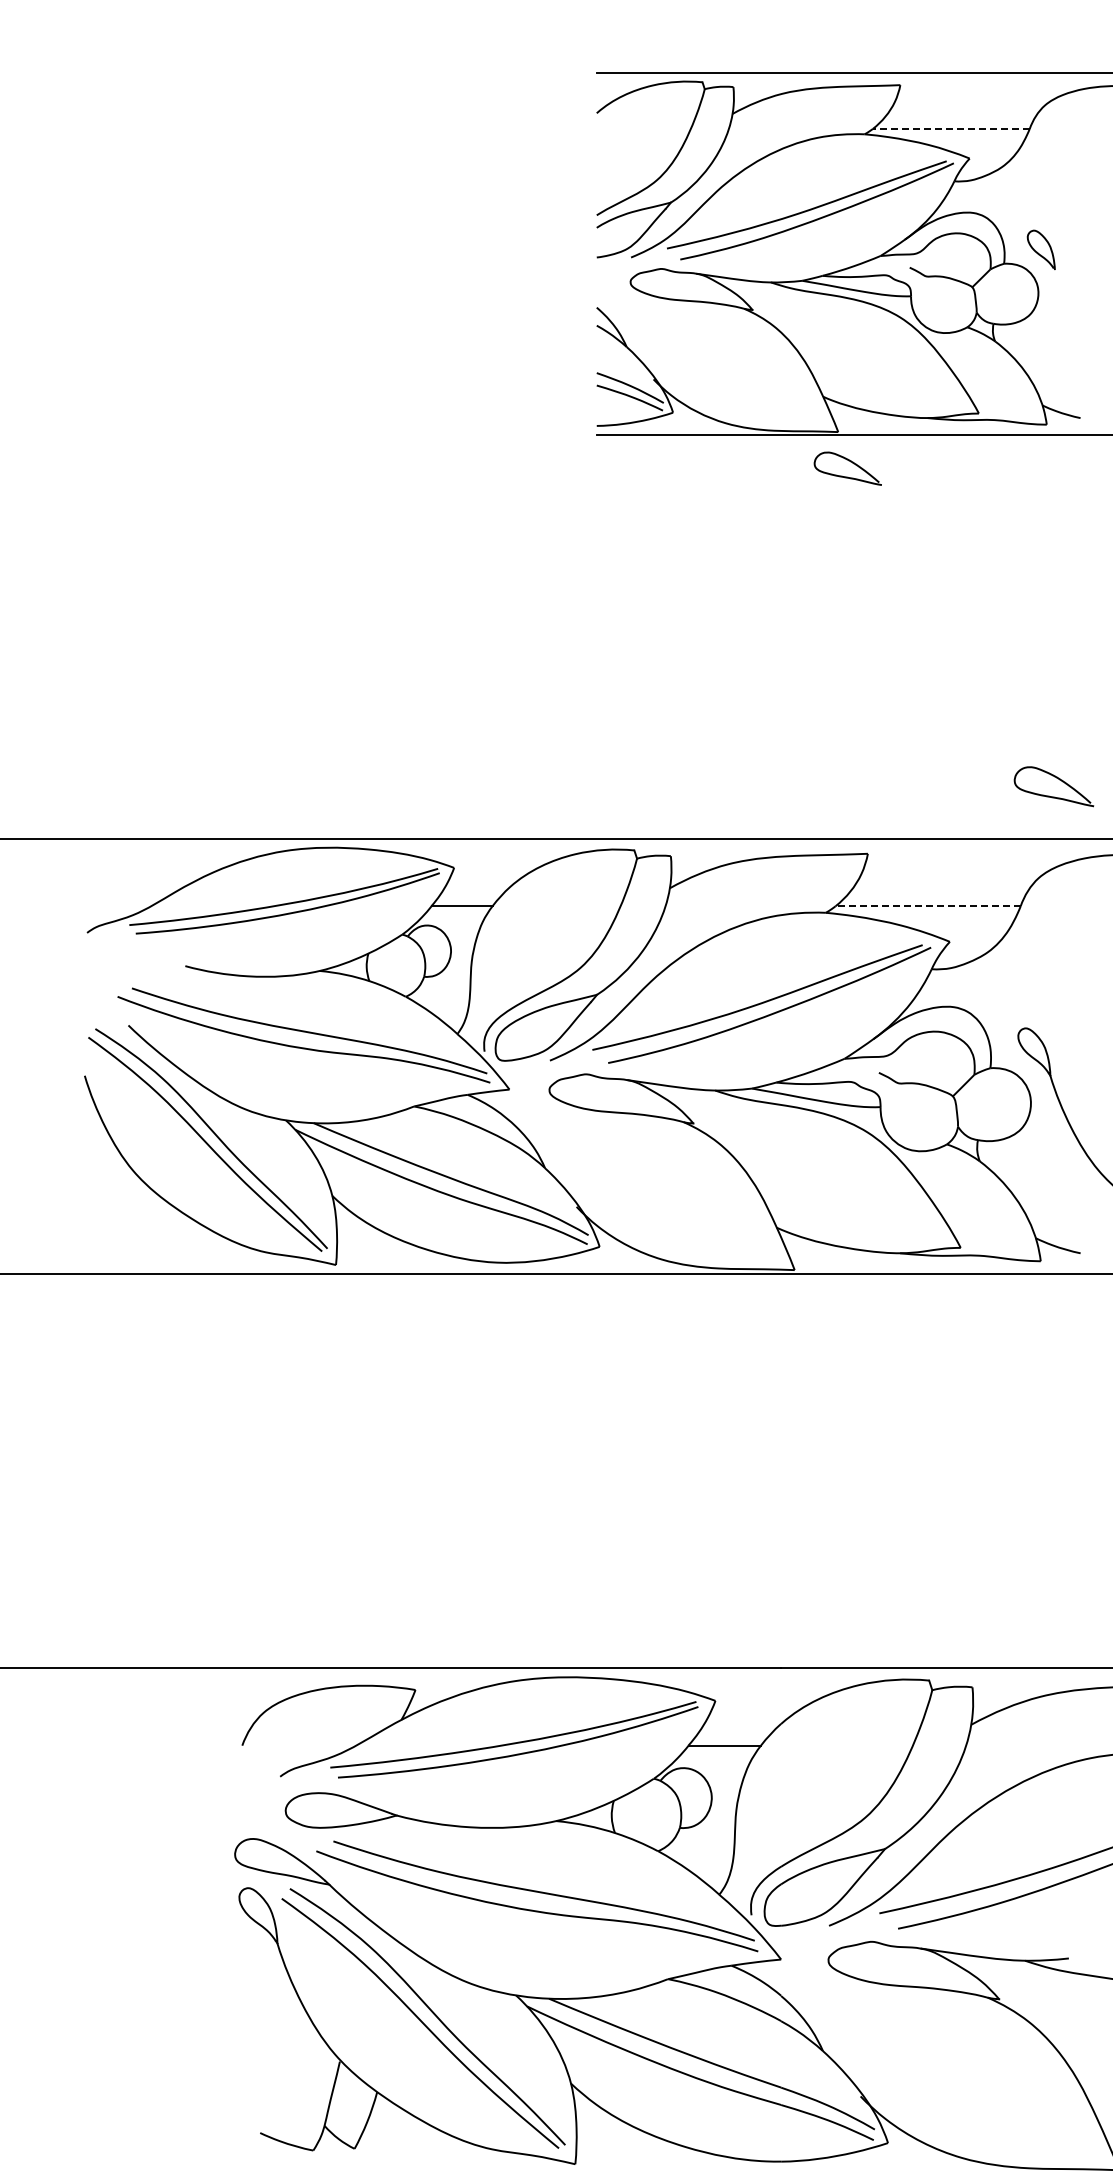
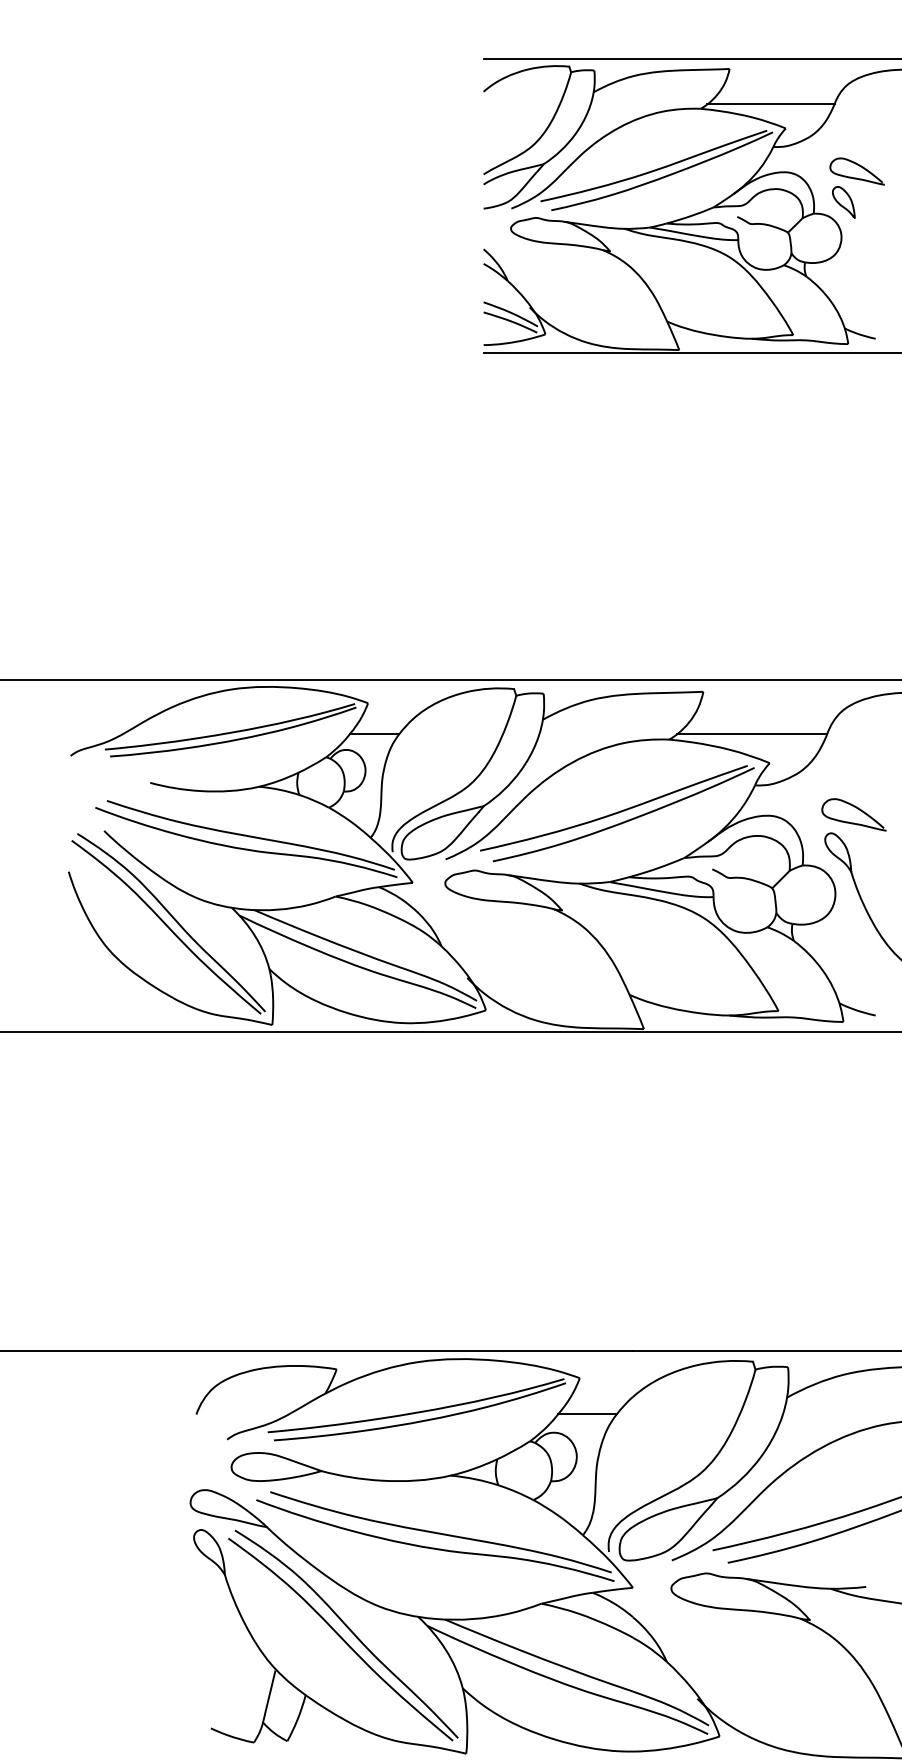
line: (950, 128) -> (770, 104), dashed -> solid
curve: (850, 462) -> (859, 166), moved
curve: (1059, 780) -> (858, 809), moved
line: (928, 906) -> (752, 734), dashed -> solid

